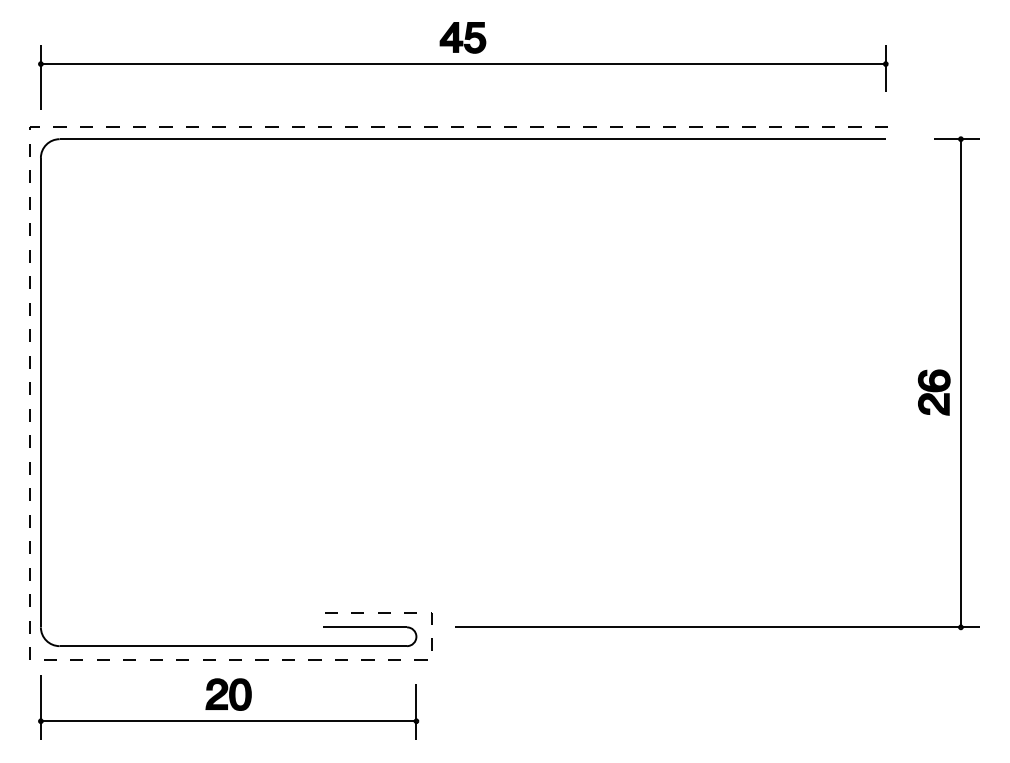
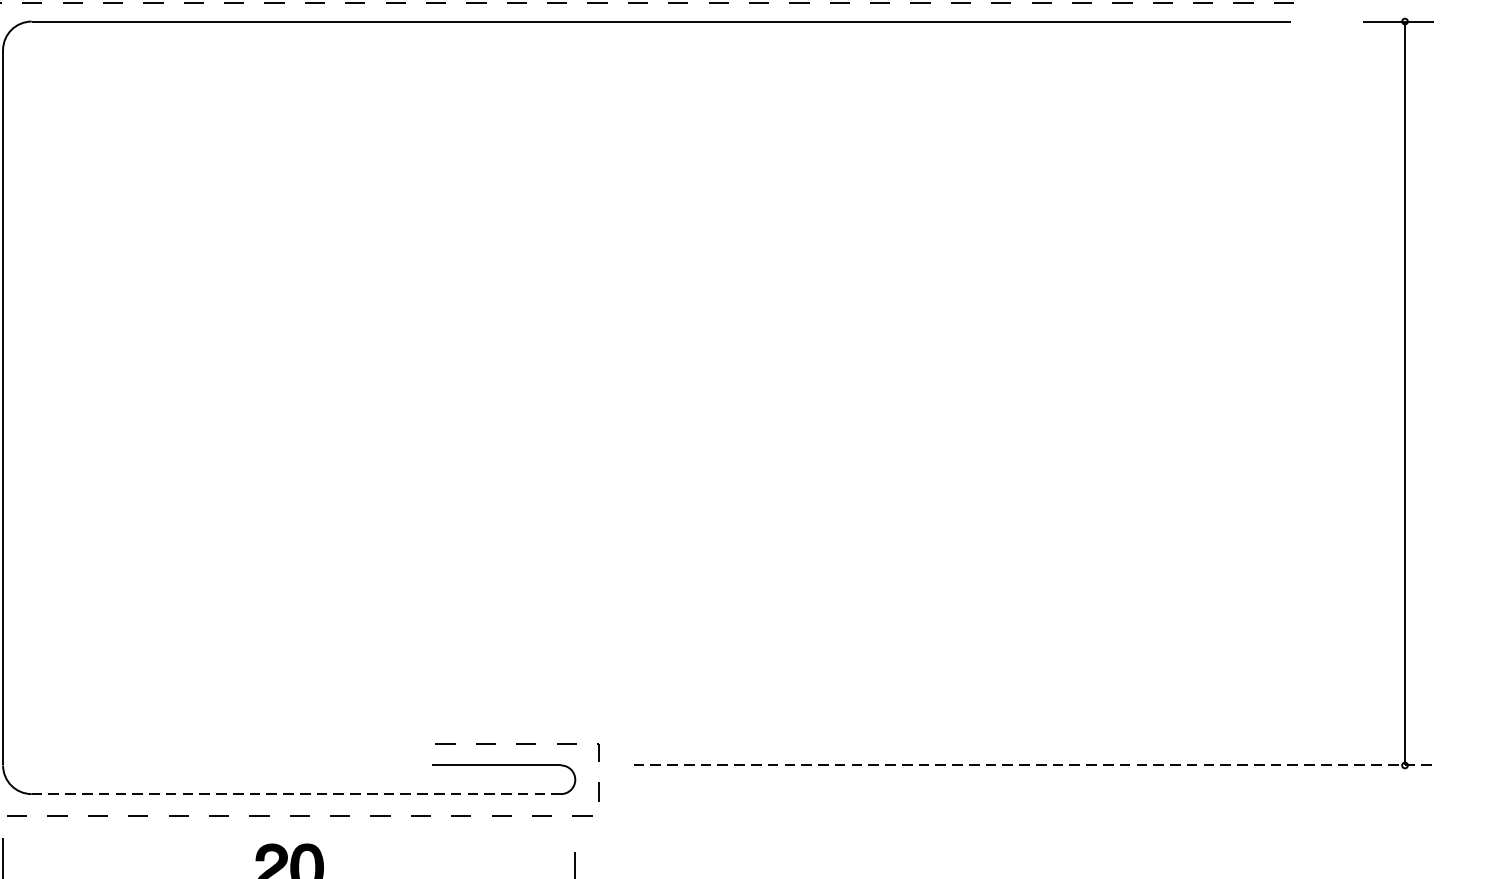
part: (934, 392) -> (1364, 407), removed
line: (717, 627) -> (1034, 765), solid -> dashed
line: (233, 646) -> (296, 794), solid -> dashed

